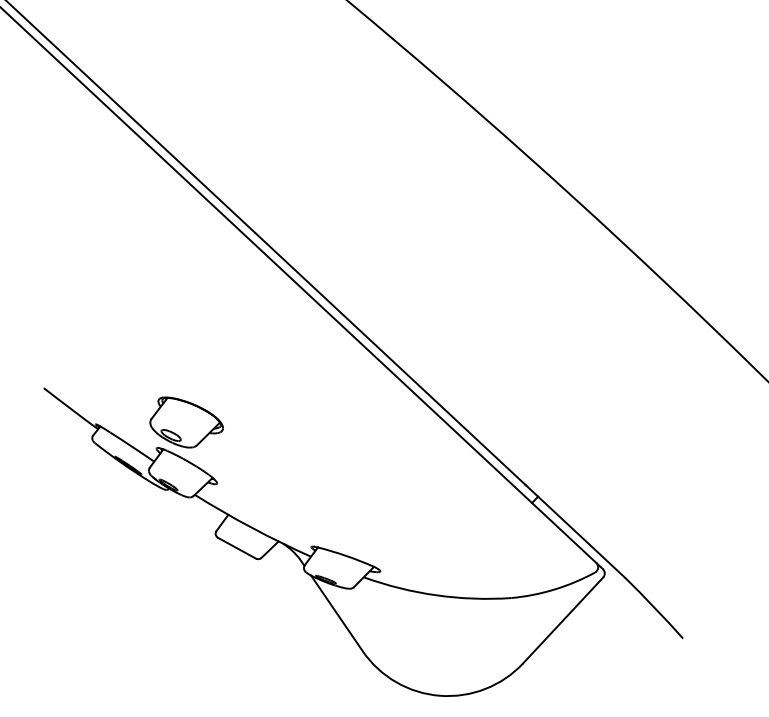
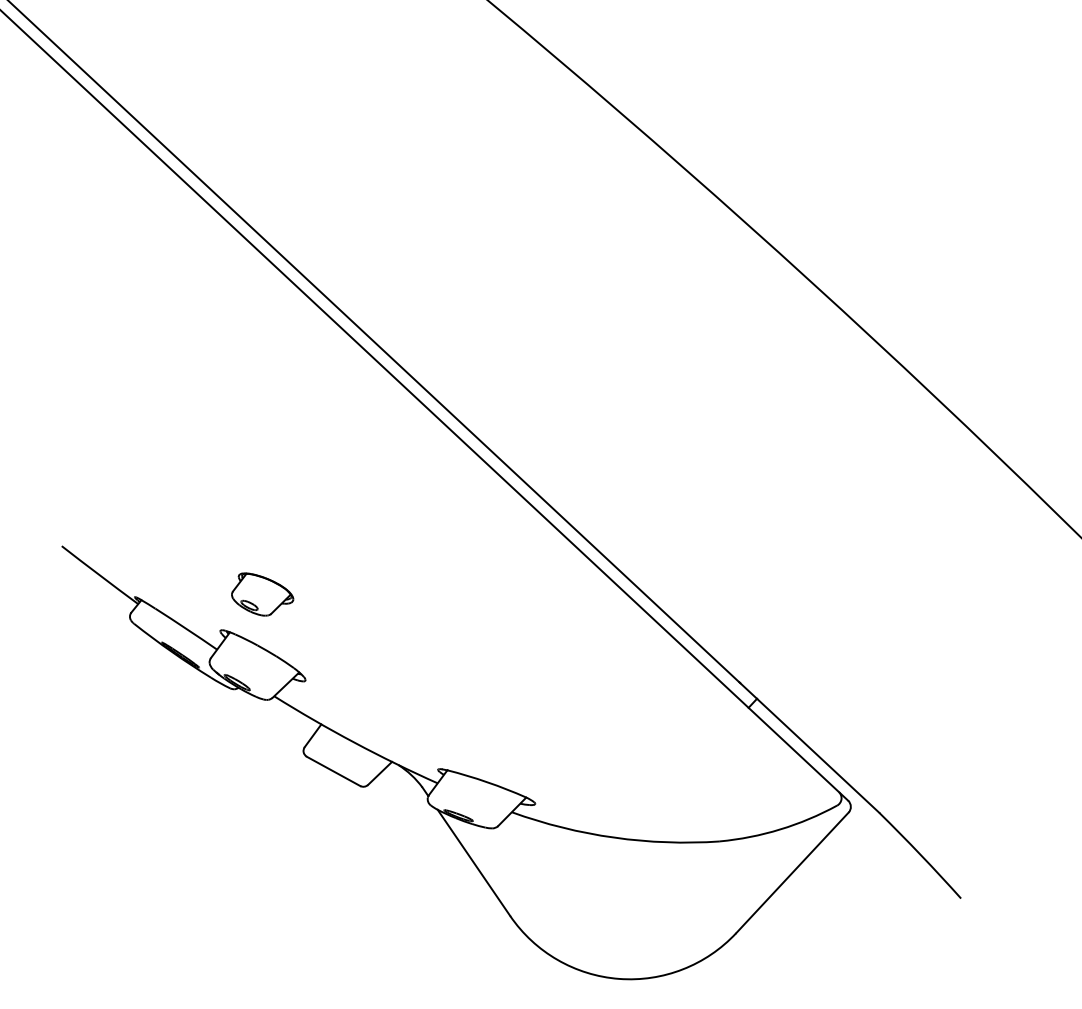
part: (186, 422) -> (262, 594), size x0.6

